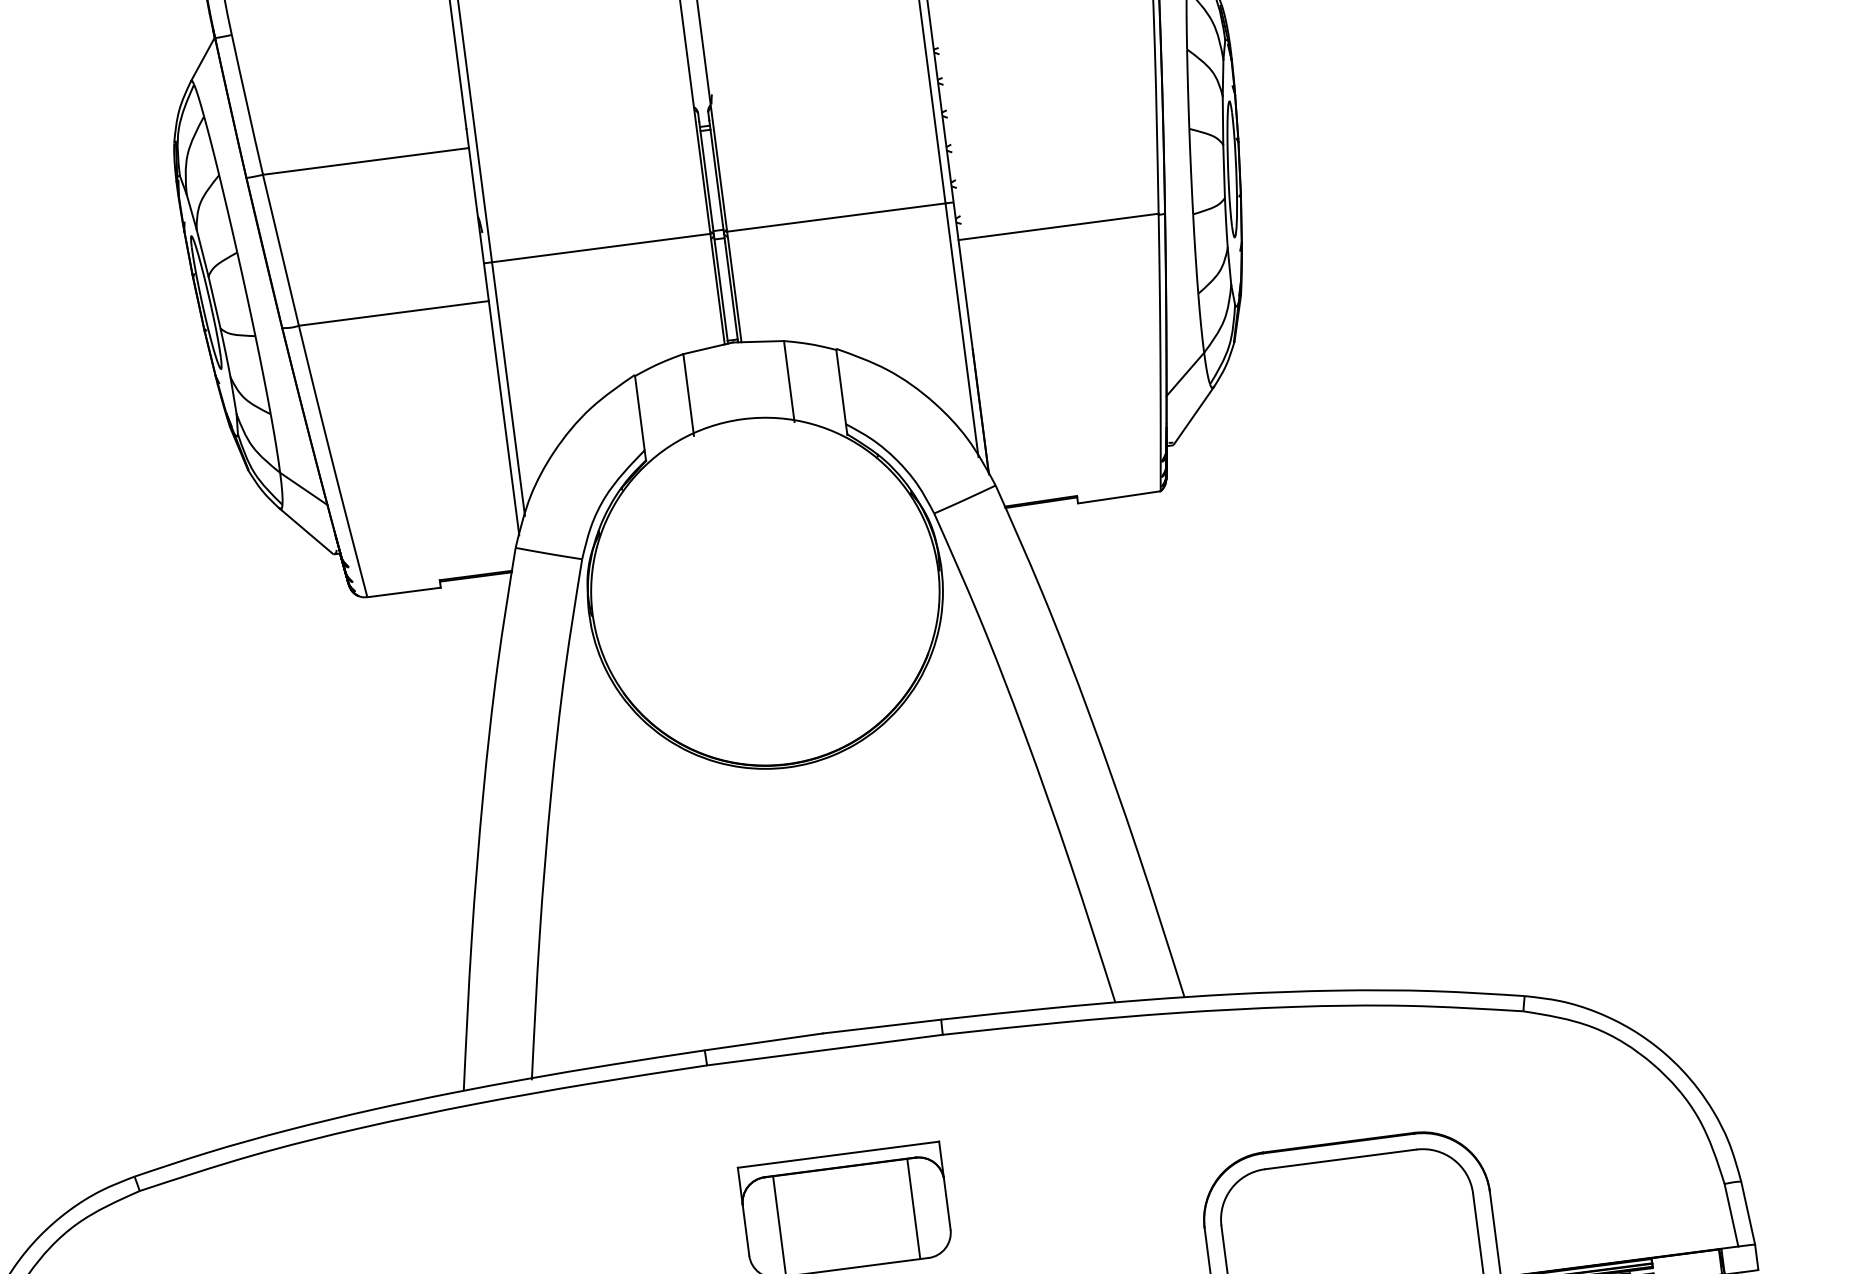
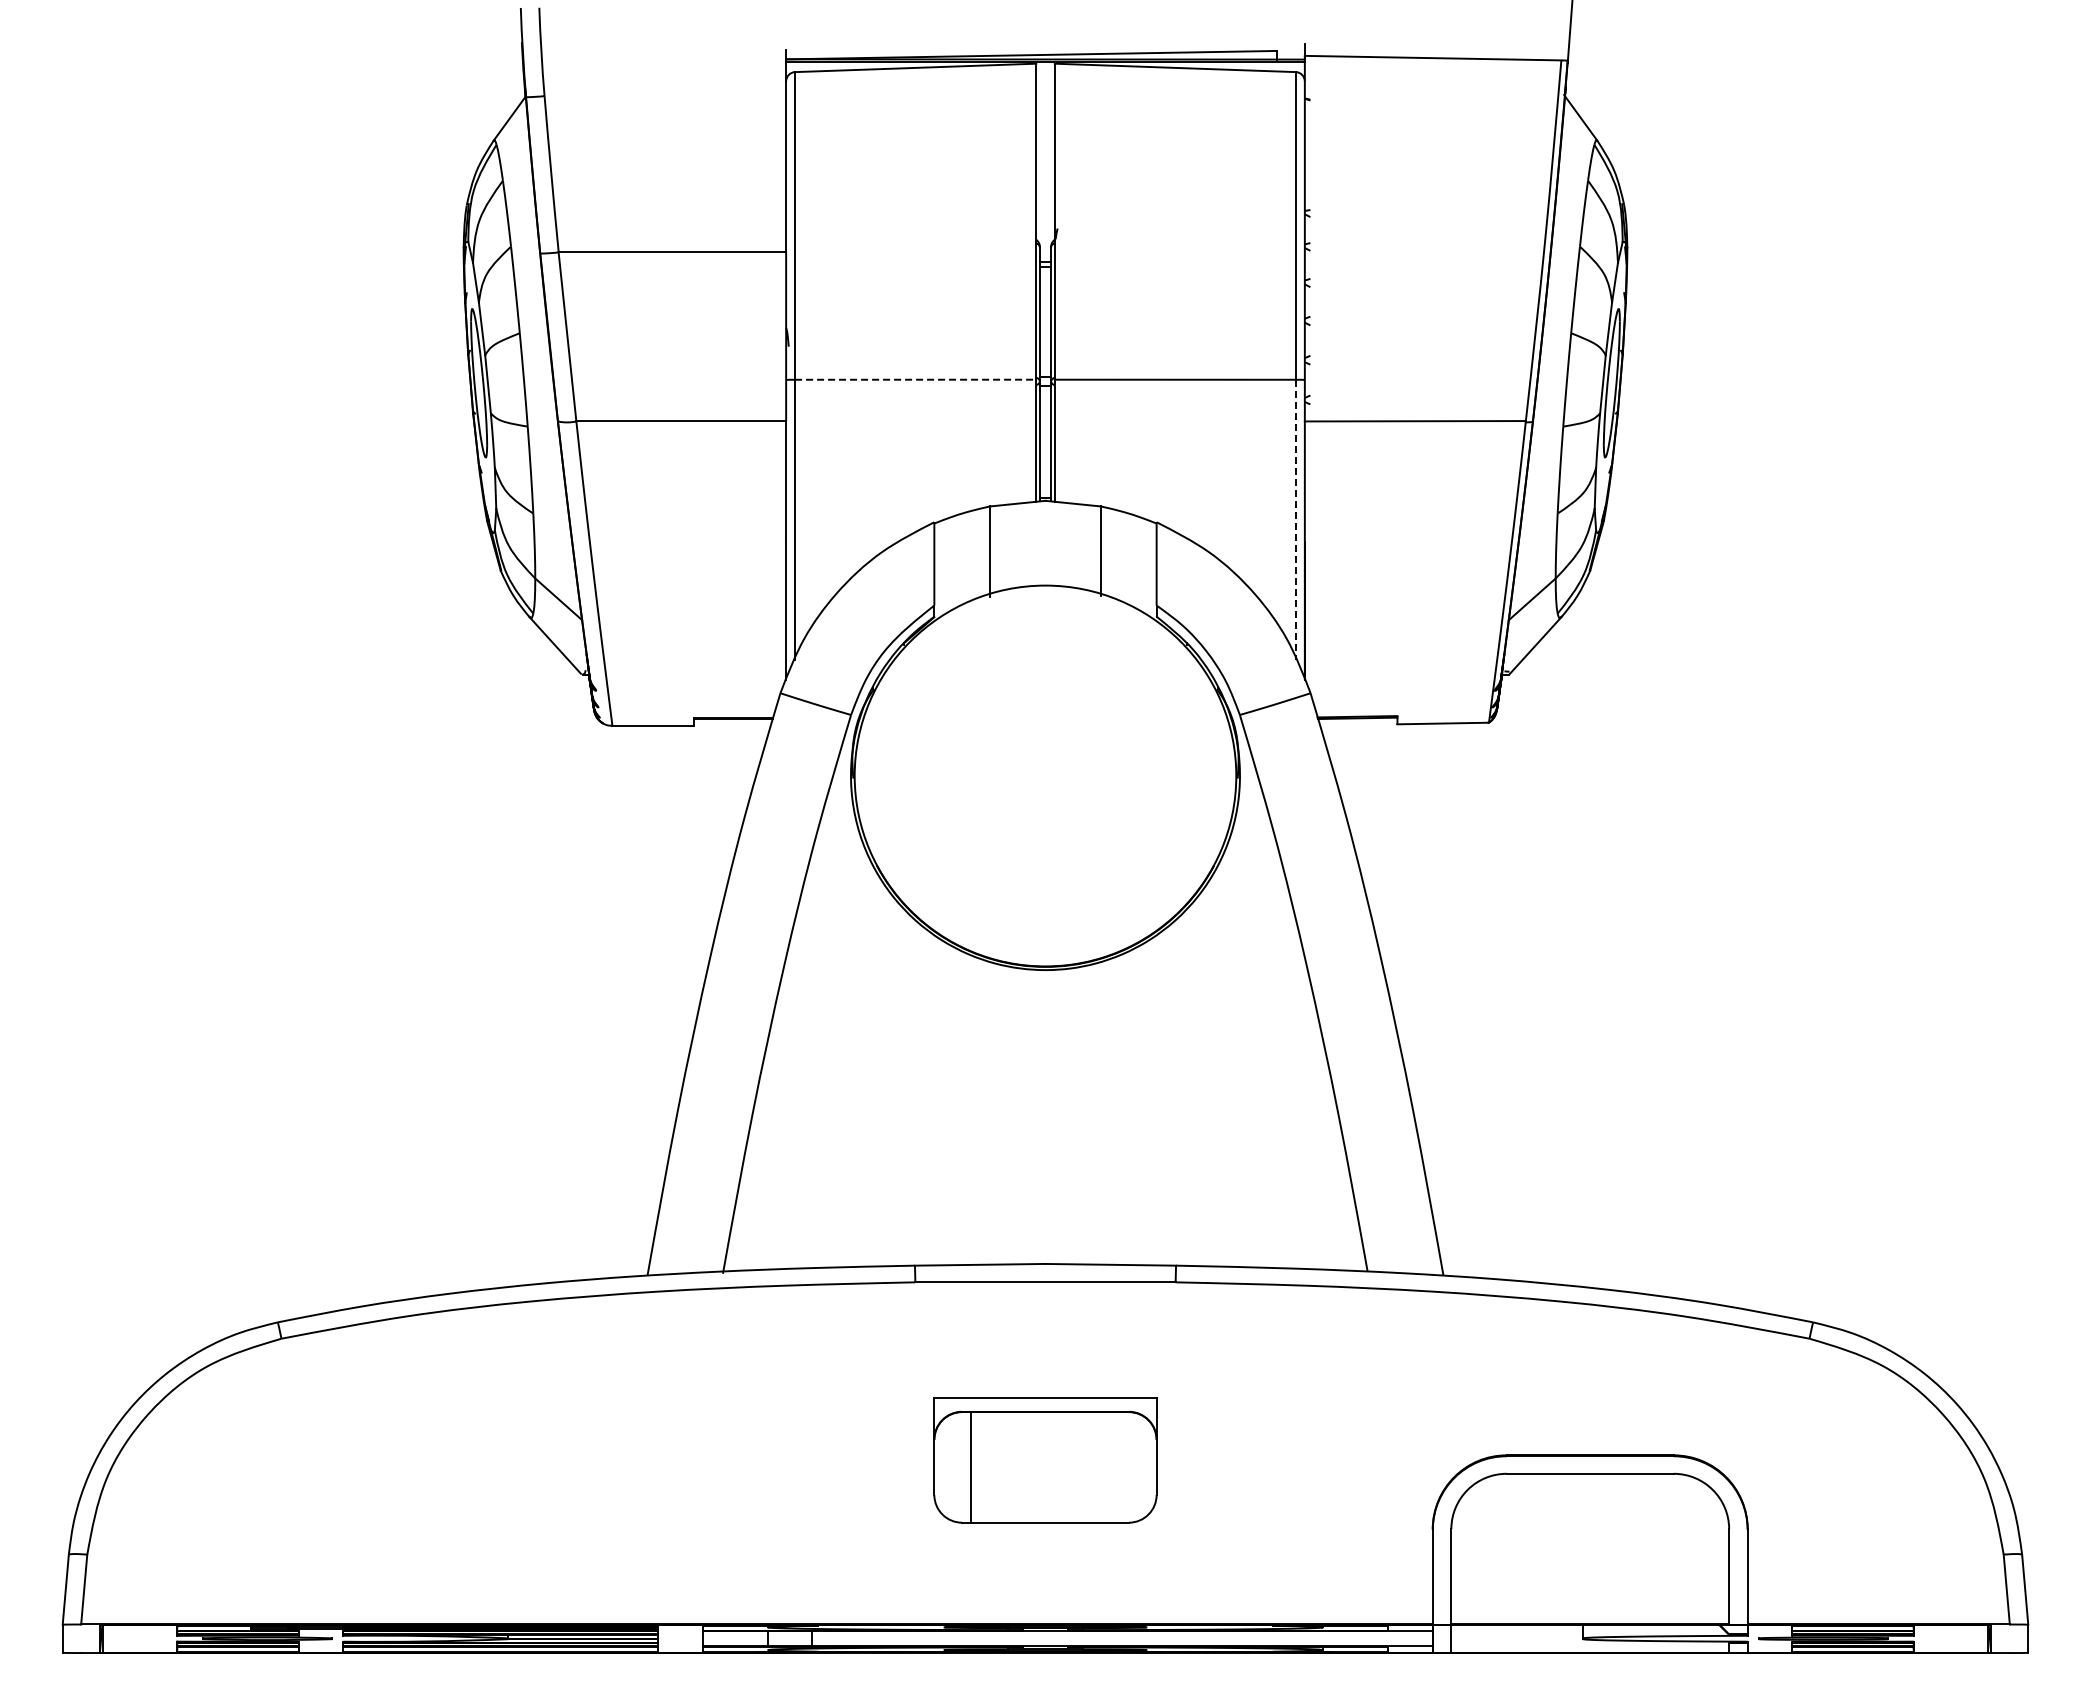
line: (601, 247) -> (915, 379), solid -> dashed
line: (961, 330) -> (1295, 520), solid -> dashed
line: (913, 1209) -> (1119, 1467), removed

